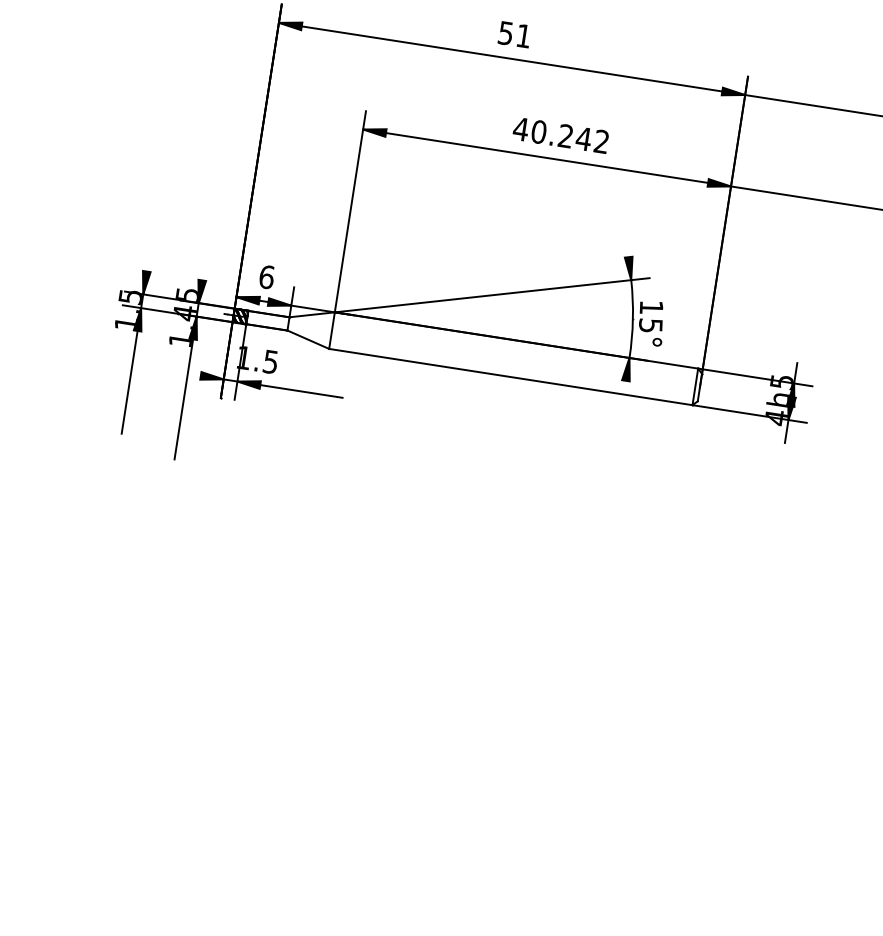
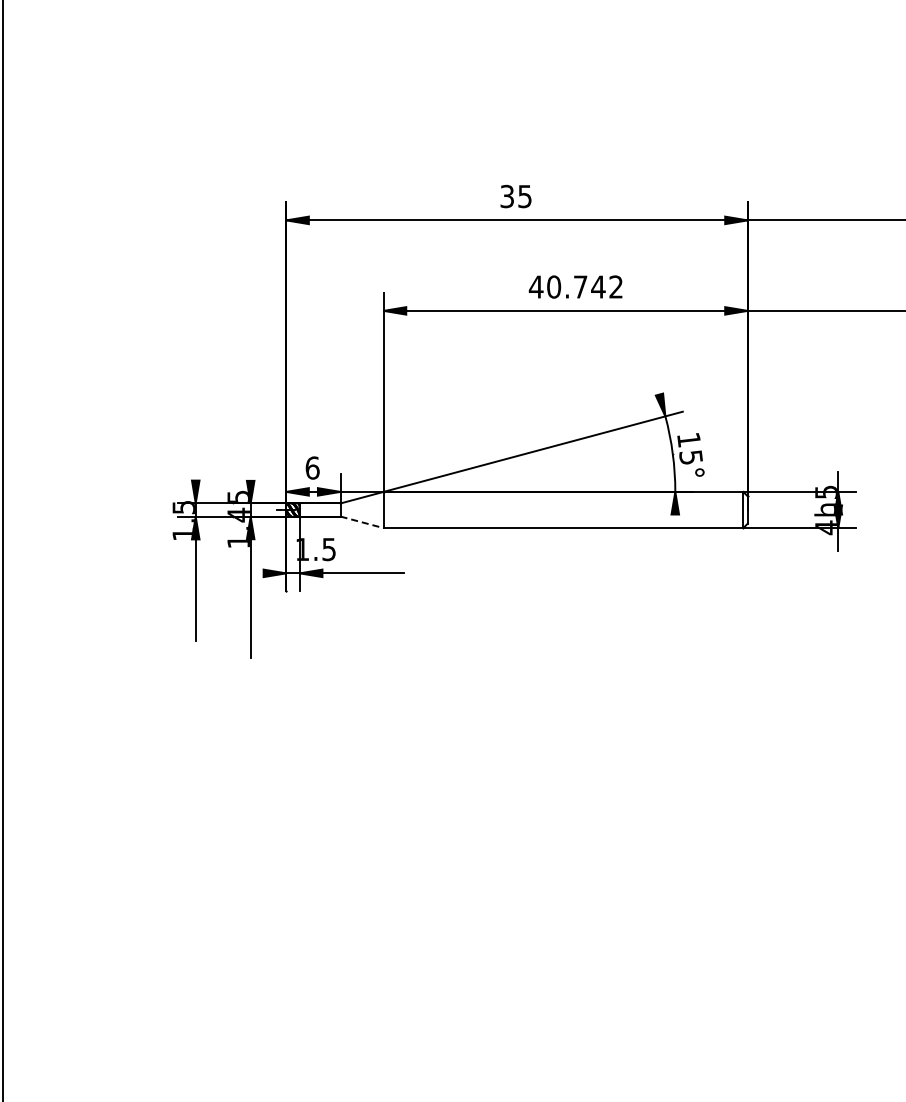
text: (515, 34) -> (516, 196), 51 -> 35
text: (565, 135) -> (580, 286), 40.242 -> 40.742
line: (308, 339) -> (362, 522), solid -> dashed

